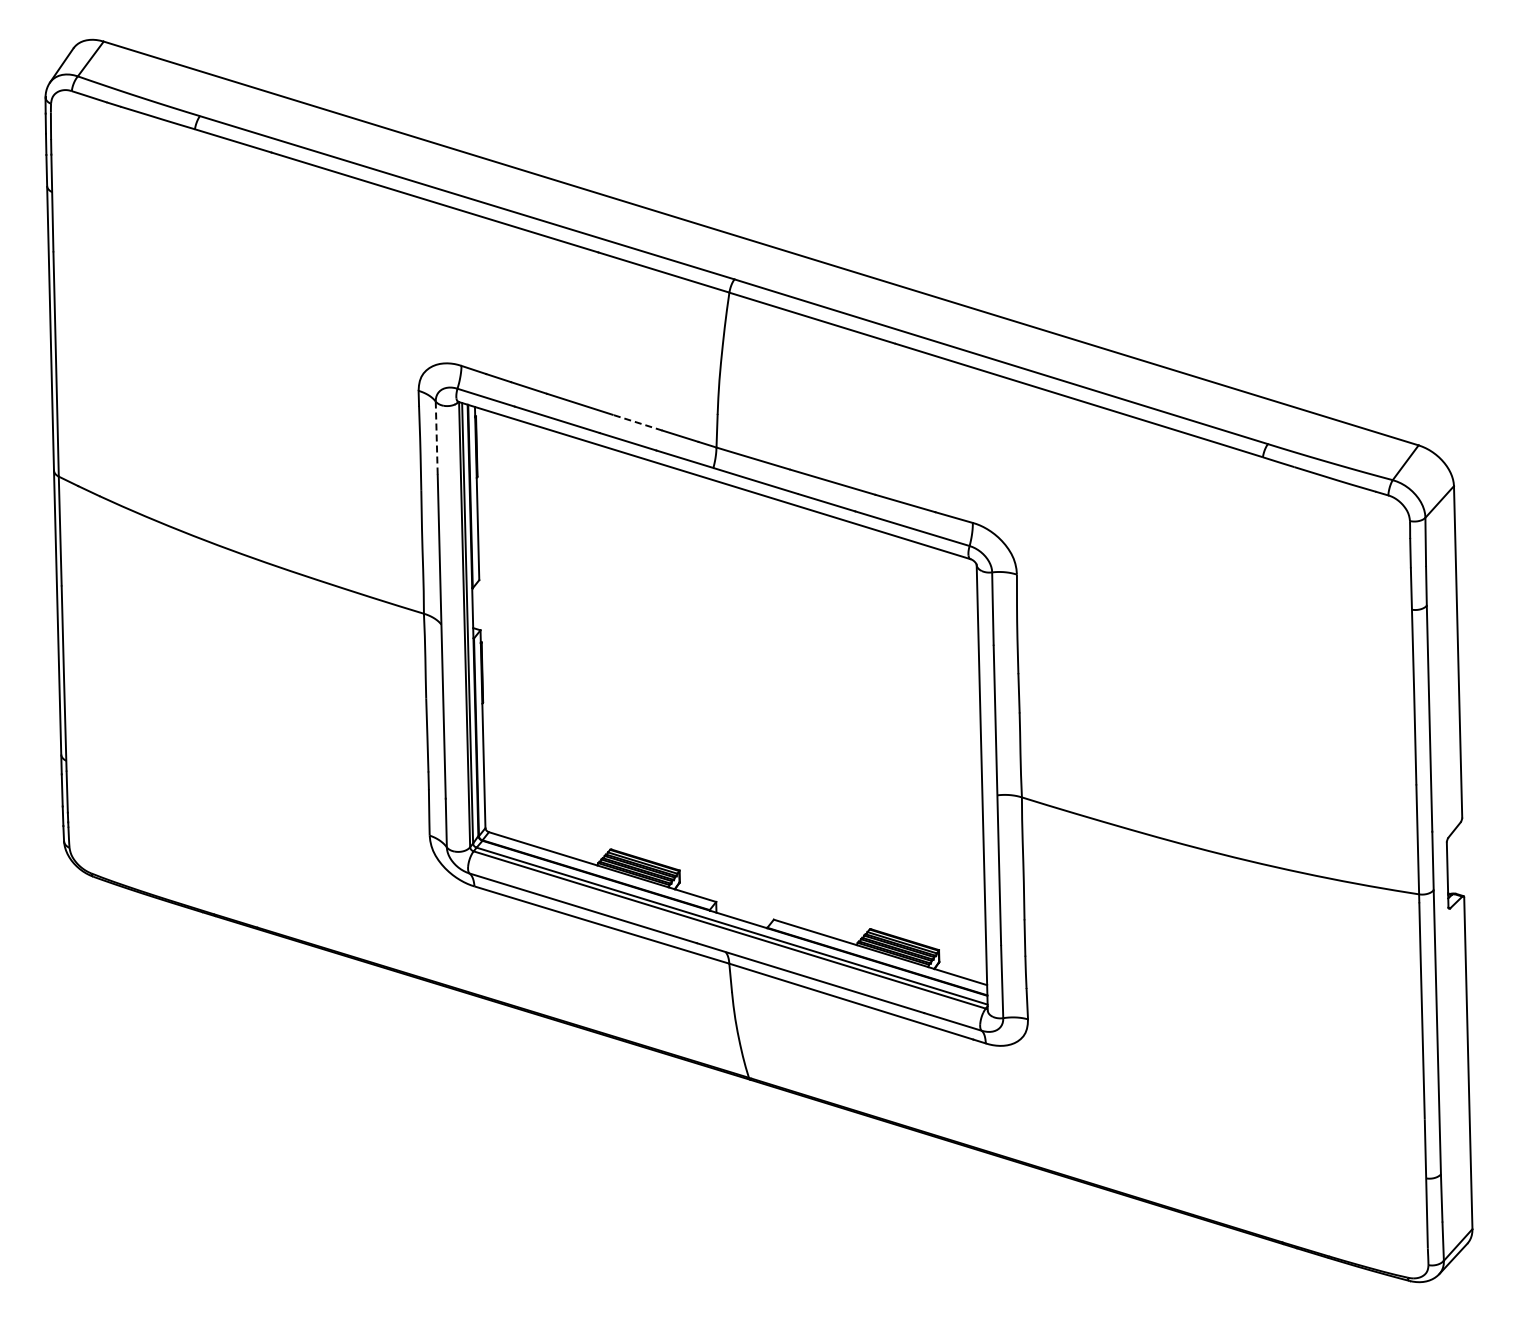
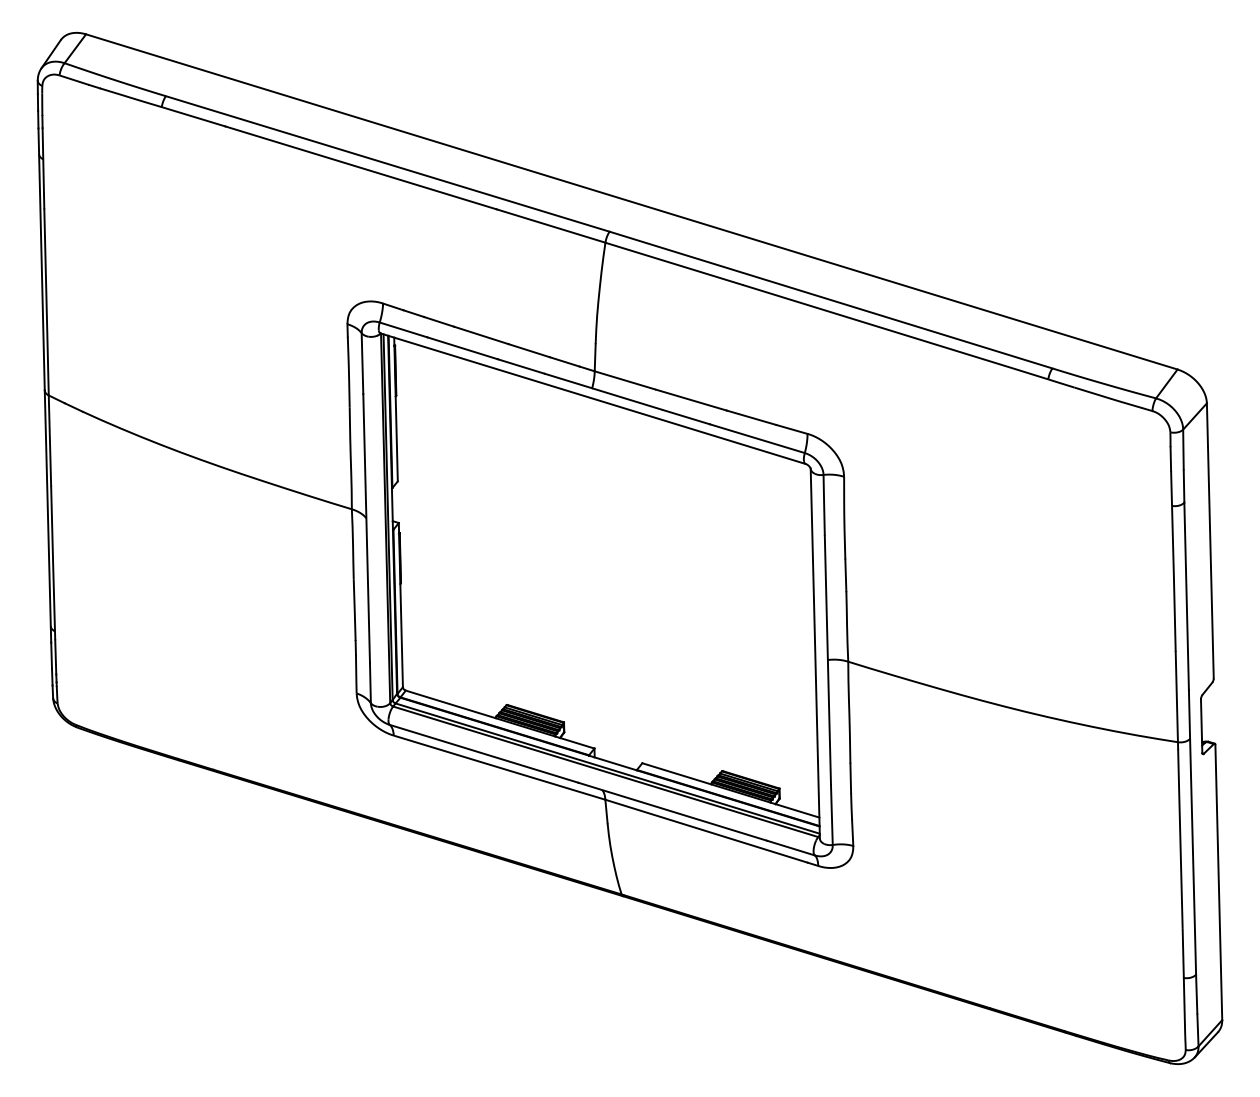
line: (637, 422) -> (529, 350), dashed -> solid
line: (436, 438) -> (362, 363), dashed -> solid

